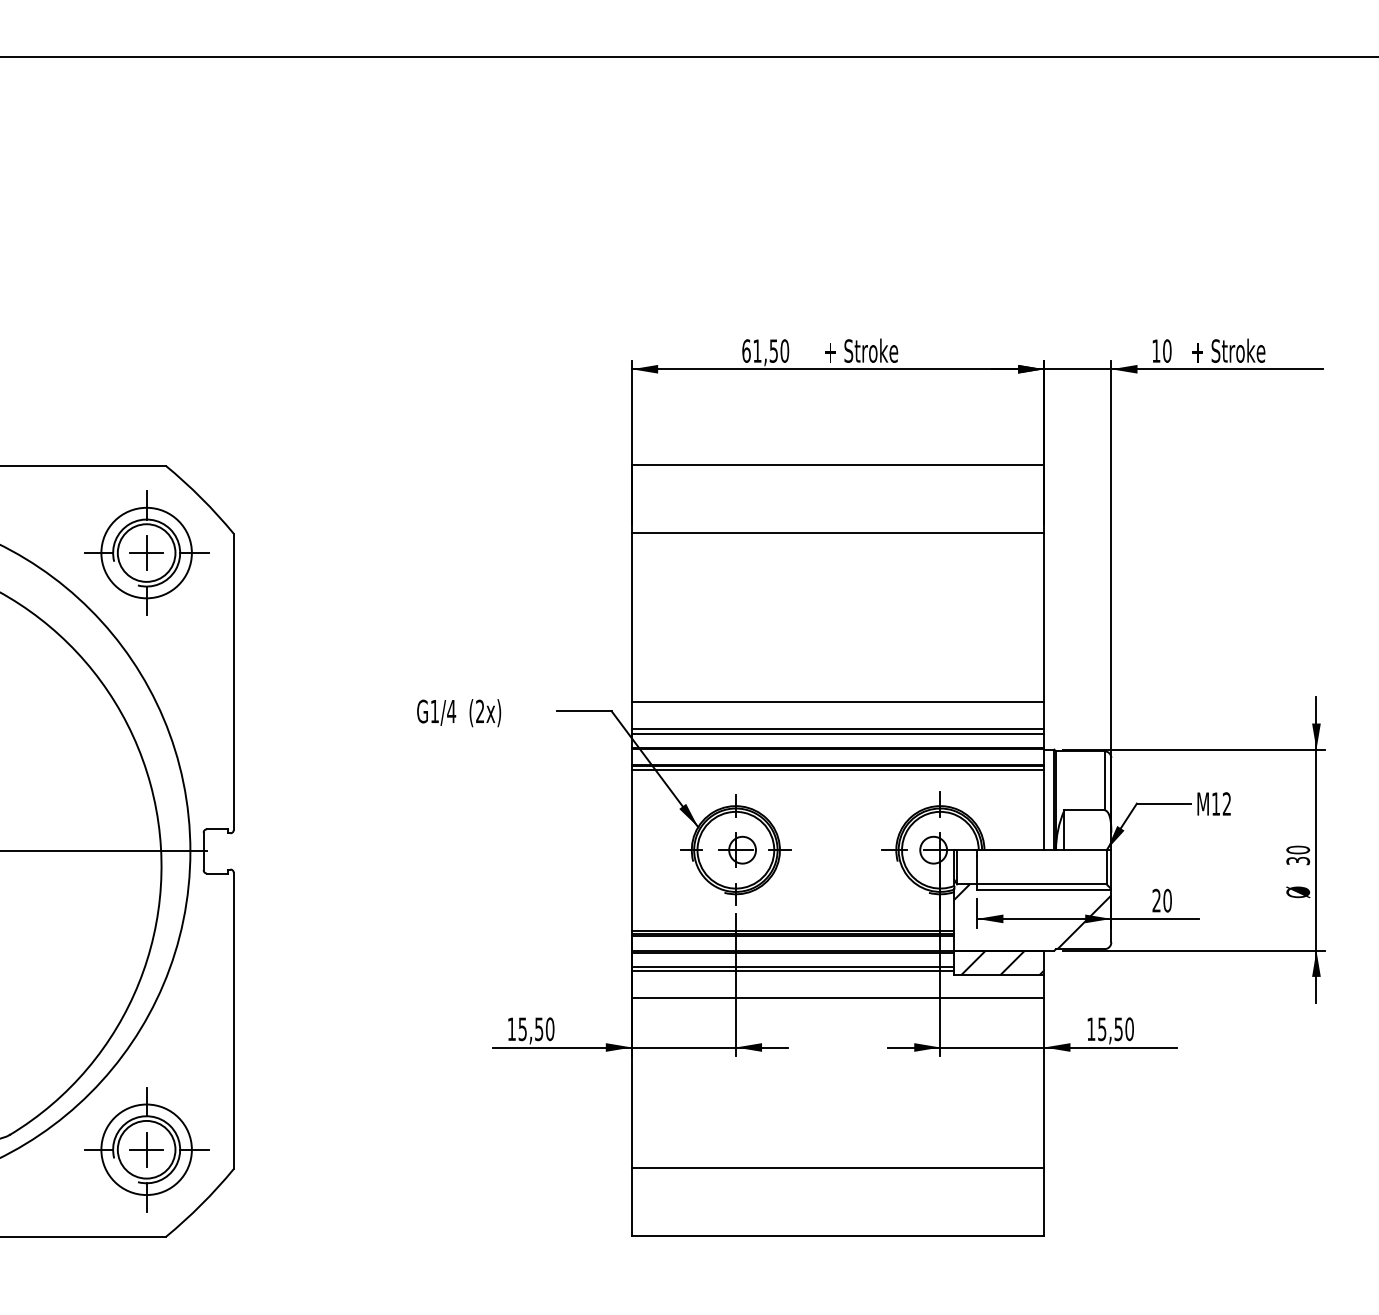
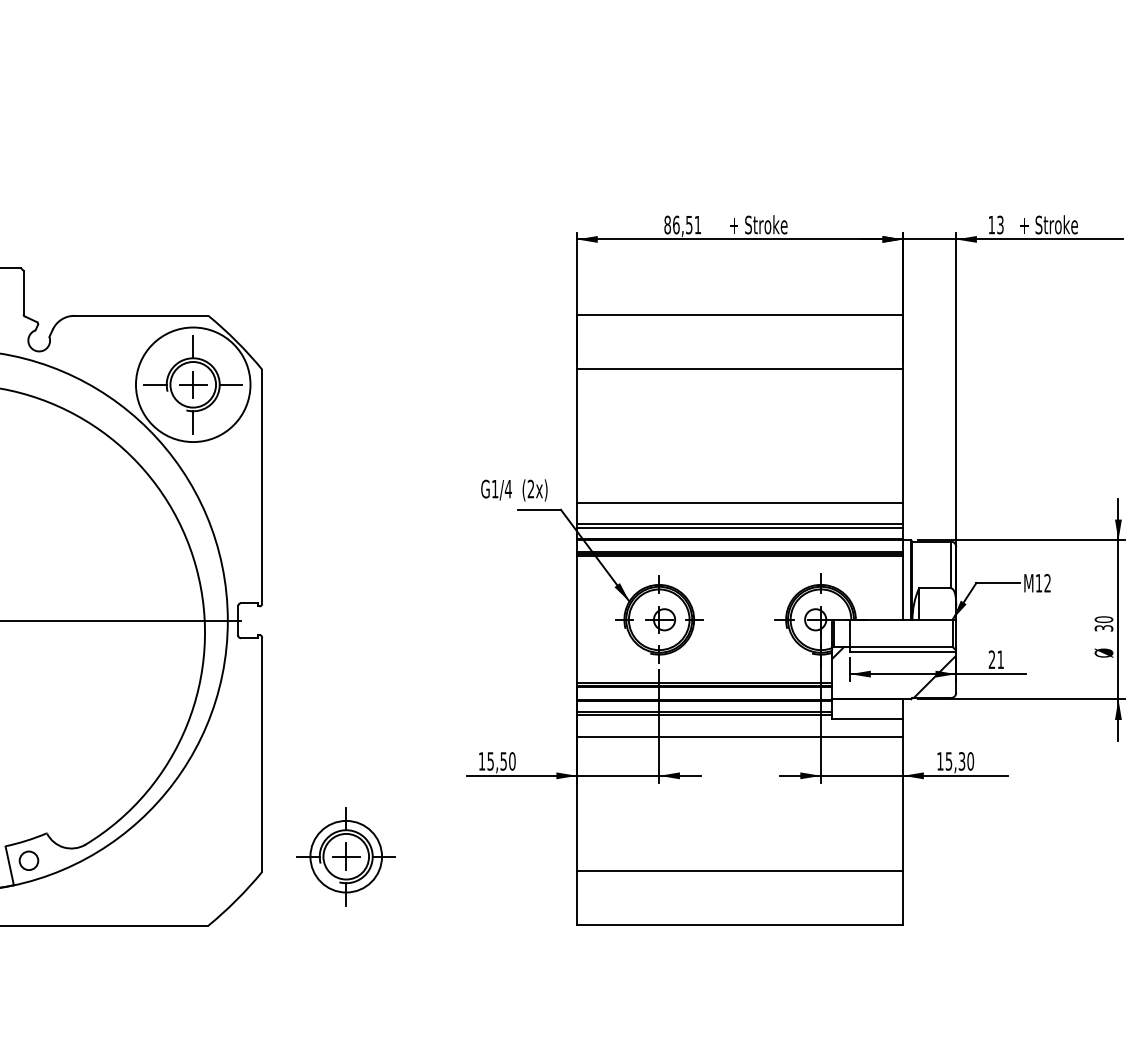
text: (765, 350) -> (682, 224), 61,50 -> 86,51
text: (1167, 350) -> (1000, 224), 10 -> 13
circle: (146, 552) -> (193, 384), size x1.6
text: (459, 713) -> (514, 490), moved
text: (1167, 900) -> (1000, 659), 20 -> 21
hatch: (1002, 962) -> (870, 708), removed
text: (1119, 1028) -> (962, 760), 15,50 -> 15,30
part: (145, 1149) -> (345, 856), moved

